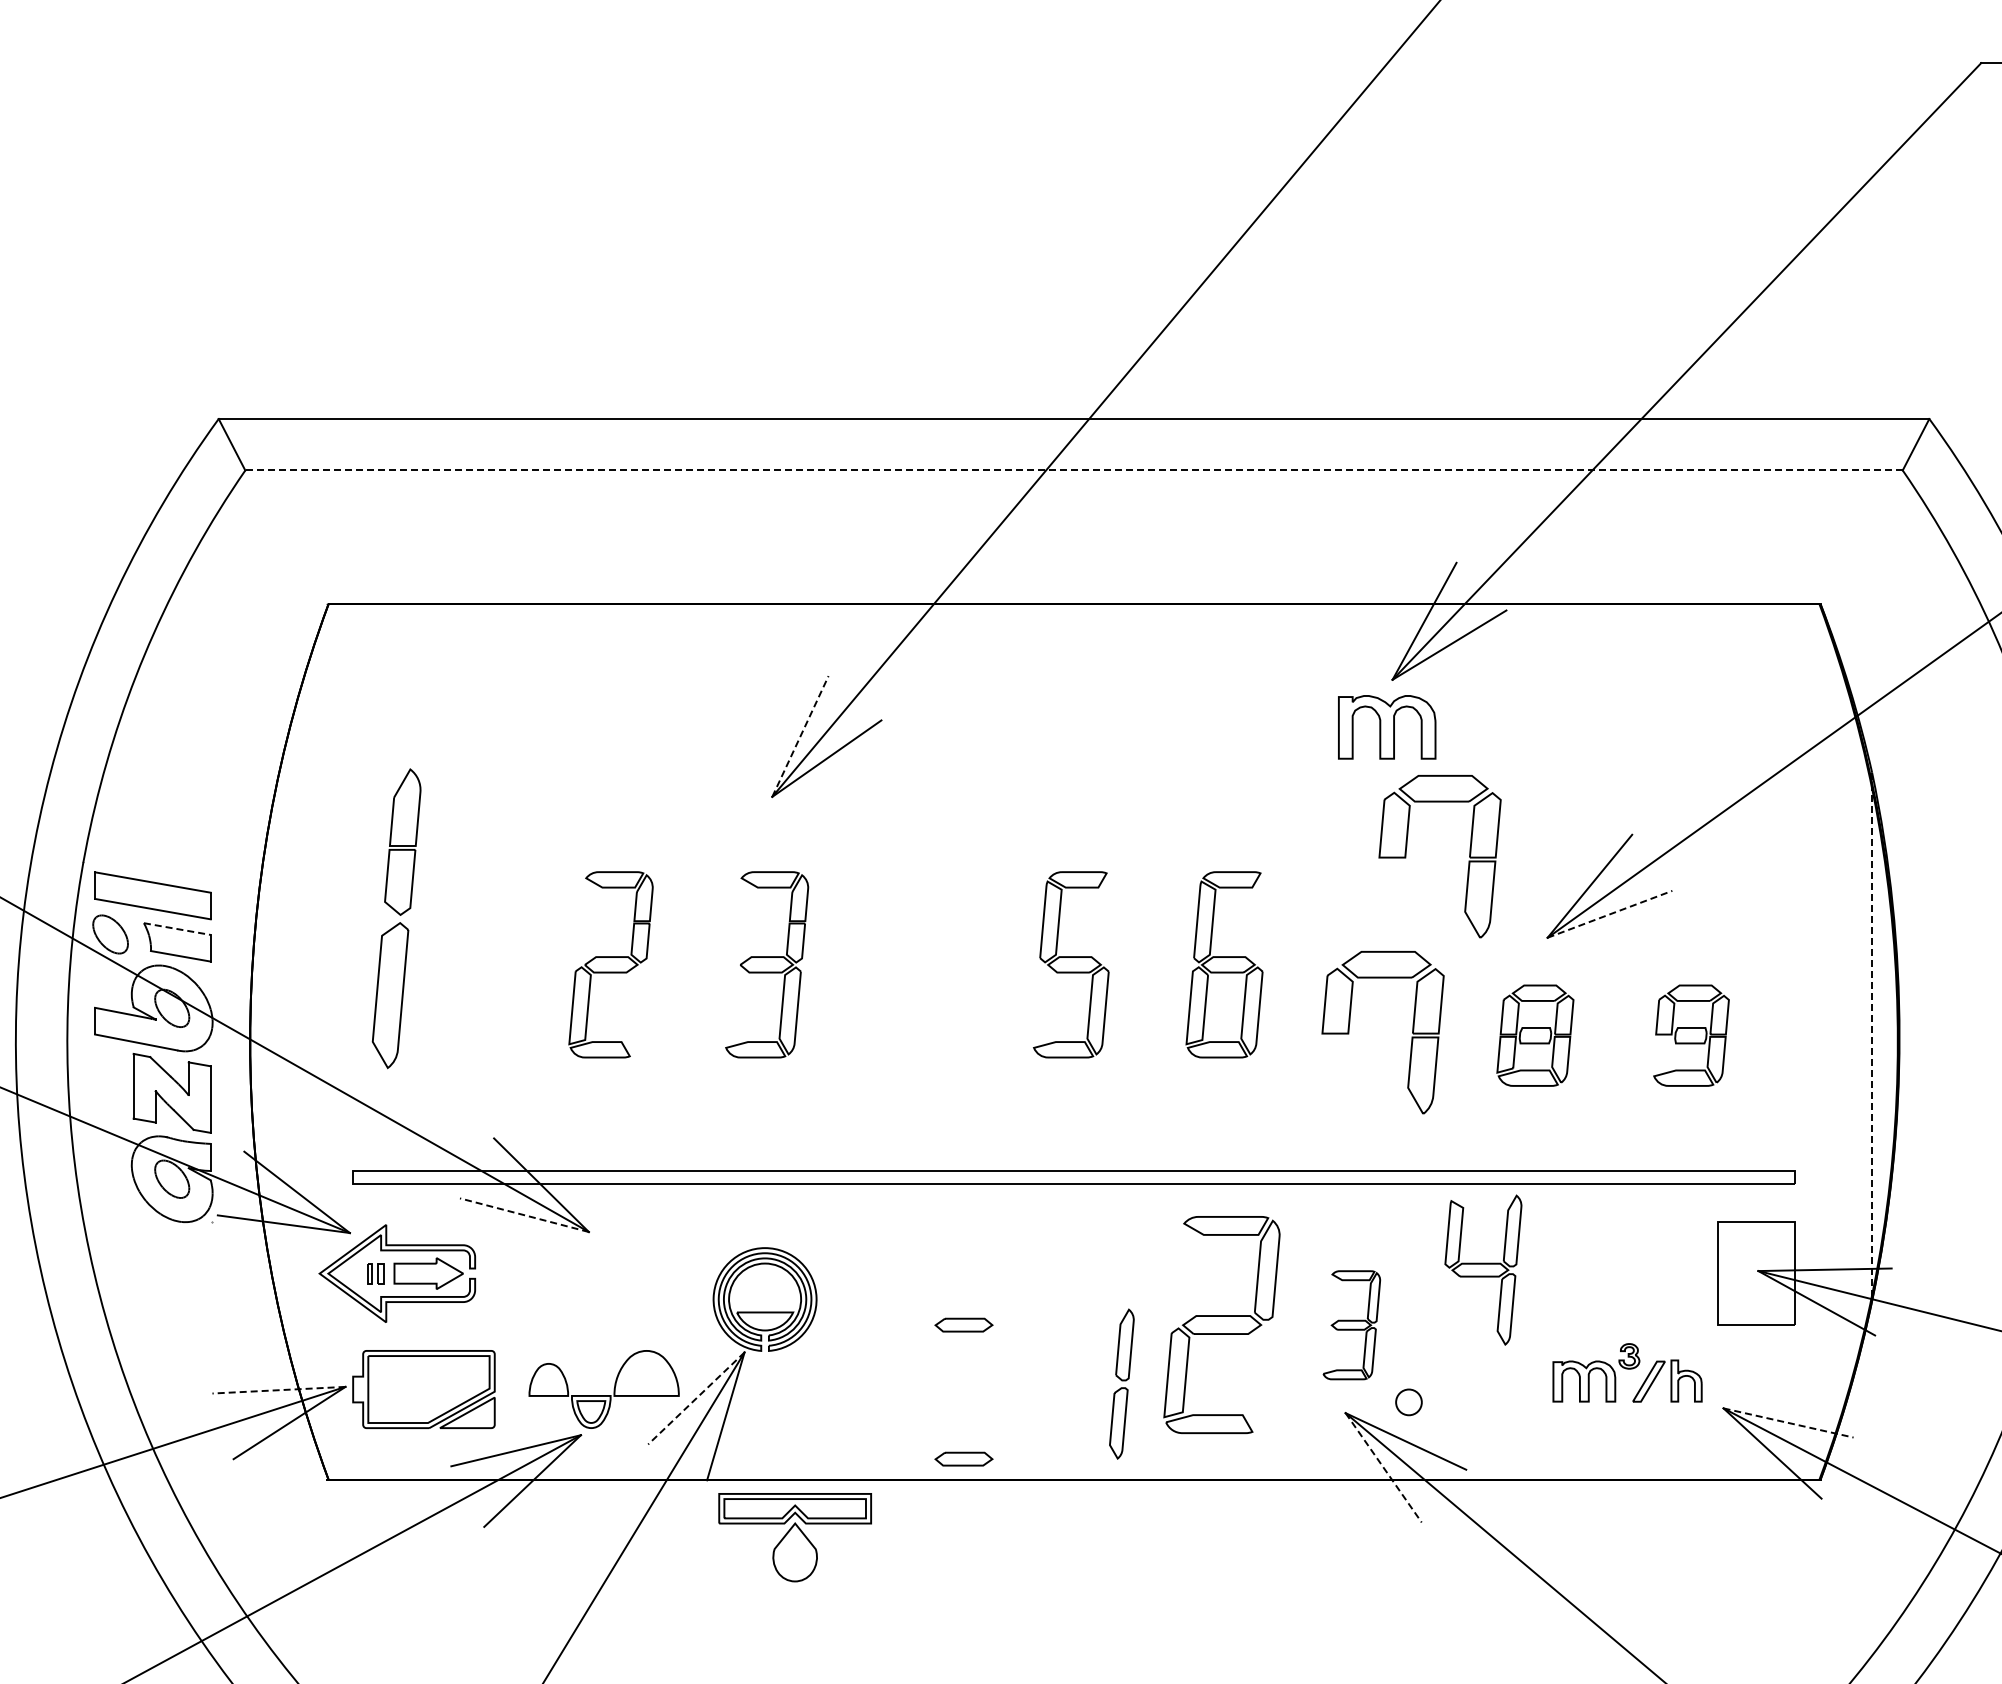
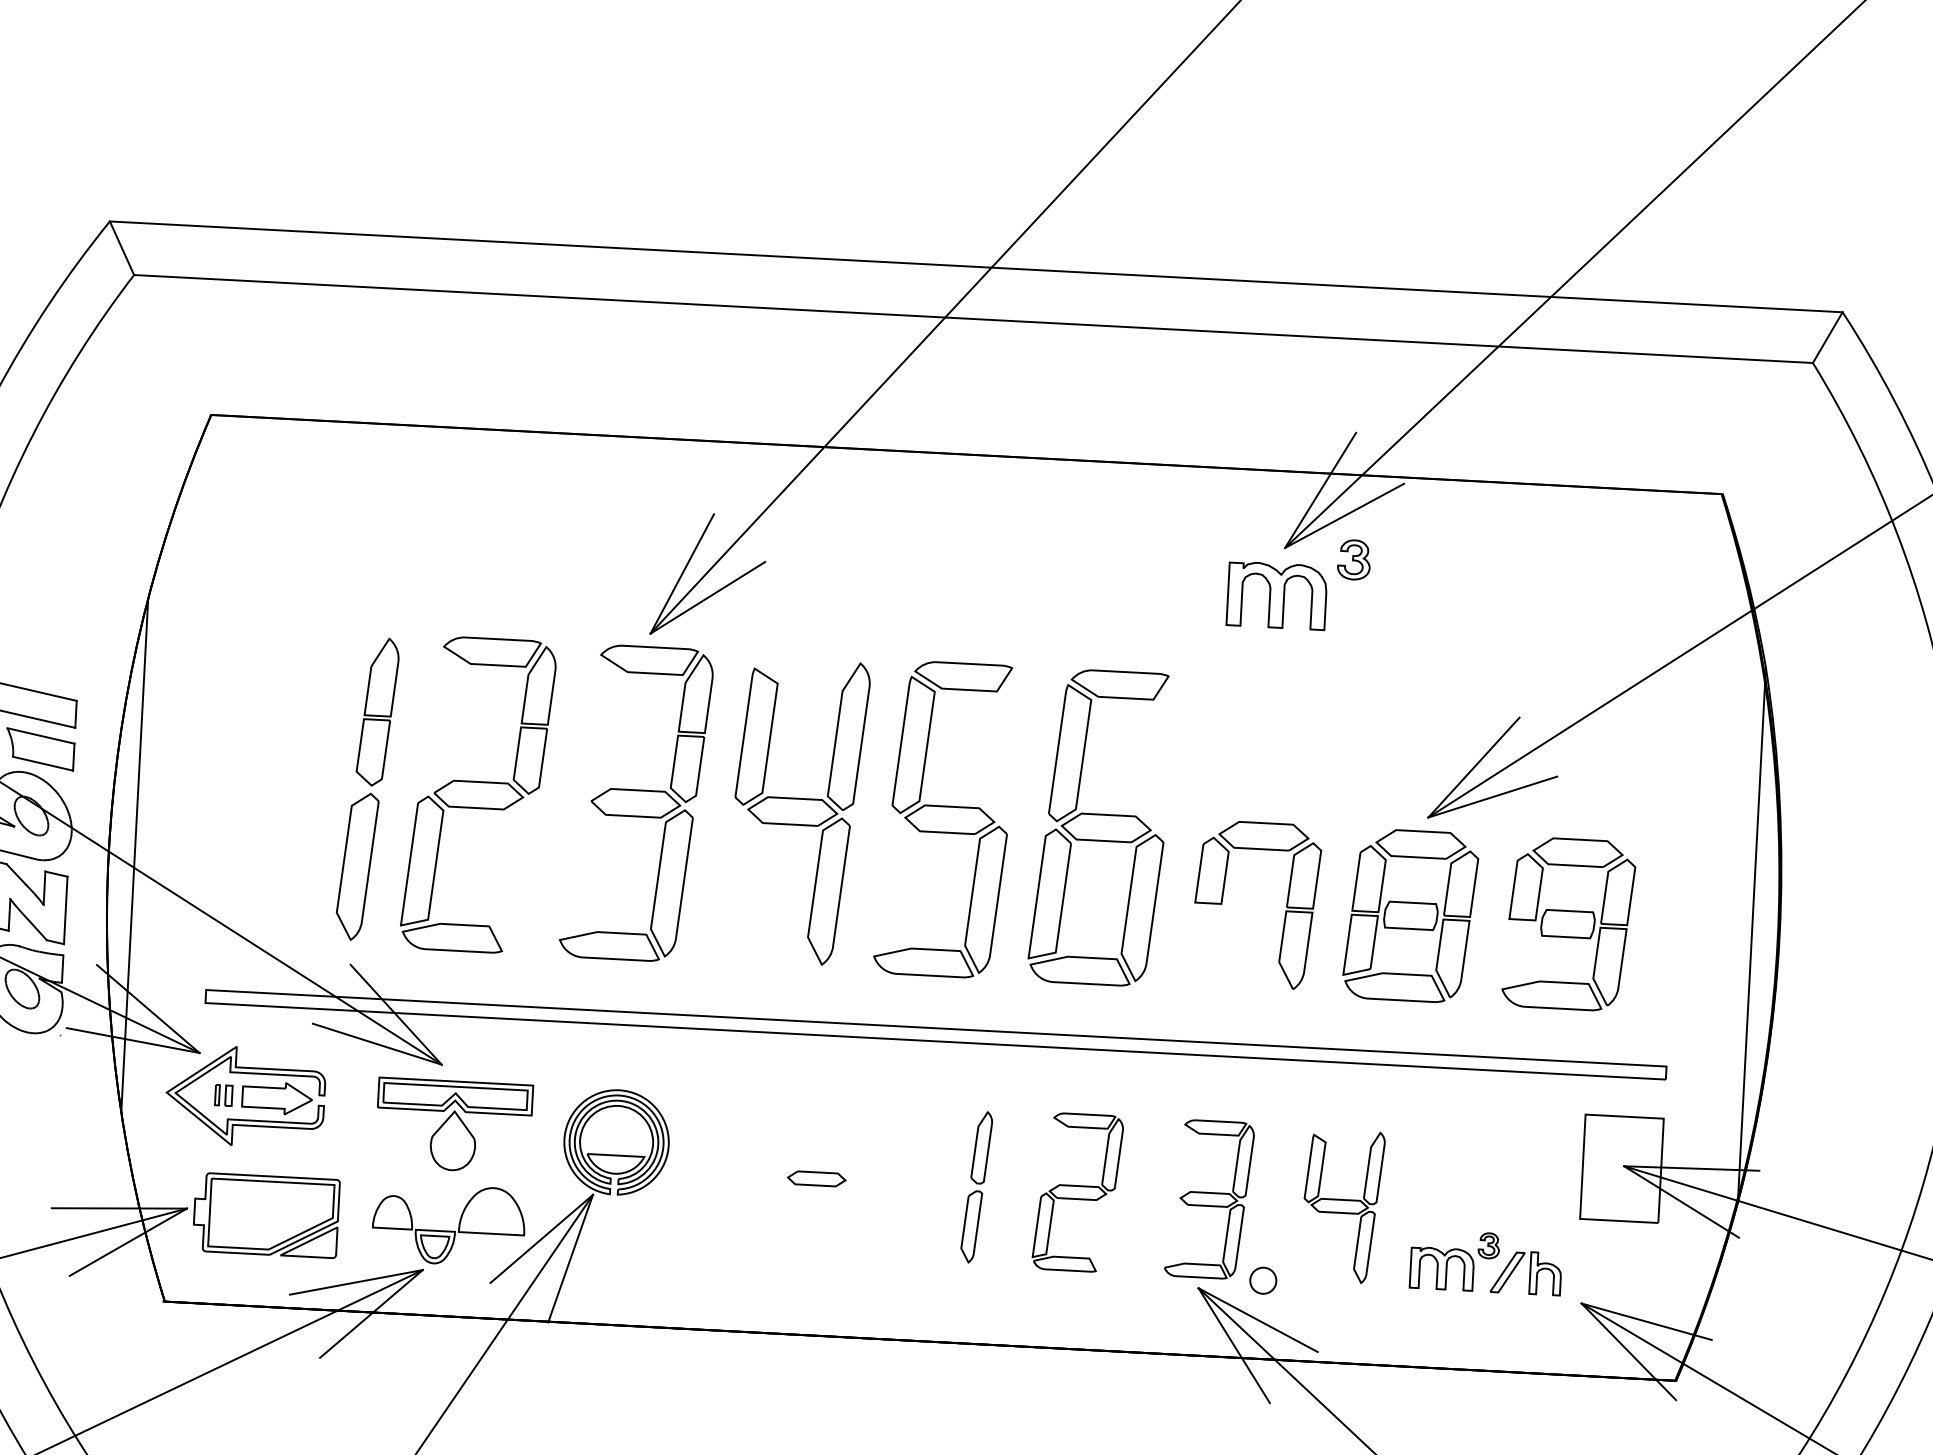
line: (1074, 470) -> (973, 319), dashed -> solid
part: (1460, 687) -> (1353, 559), added
line: (800, 736) -> (682, 573), dashed -> solid
part: (1468, 860) -> (1352, 735), removed
line: (1609, 914) -> (1492, 797), dashed -> solid
part: (396, 918) -> (367, 789), moved
line: (177, 929) -> (41, 736), dashed -> solid
part: (610, 964) -> (477, 794), size x1.67
part: (766, 964) -> (635, 803), size x1.67
part: (927, 964) -> (798, 811), added
part: (1071, 964) -> (944, 819), size x1.67
part: (1224, 964) -> (1099, 827), size x1.67
part: (1535, 1035) -> (1410, 915), size x1.67
part: (1691, 1035) -> (1568, 924), size x1.67
line: (1872, 1037) -> (1752, 935), dashed -> solid
line: (275, 1041) -> (134, 855), added
line: (524, 1215) -> (377, 1044), dashed -> solid
part: (1483, 1269) -> (1342, 1205), moved
part: (1221, 1325) -> (1077, 1192), size x0.71
part: (1351, 1325) -> (1209, 1199), size x1.43
part: (1121, 1383) -> (976, 1186), moved
line: (279, 1390) -> (119, 1208), dashed -> solid
line: (696, 1398) -> (541, 1238), dashed -> solid
line: (1788, 1422) -> (1646, 1321), dashed -> solid
part: (963, 1458) -> (809, 1313), removed
line: (1383, 1467) -> (1234, 1345), dashed -> solid
part: (794, 1537) -> (453, 1125), moved

